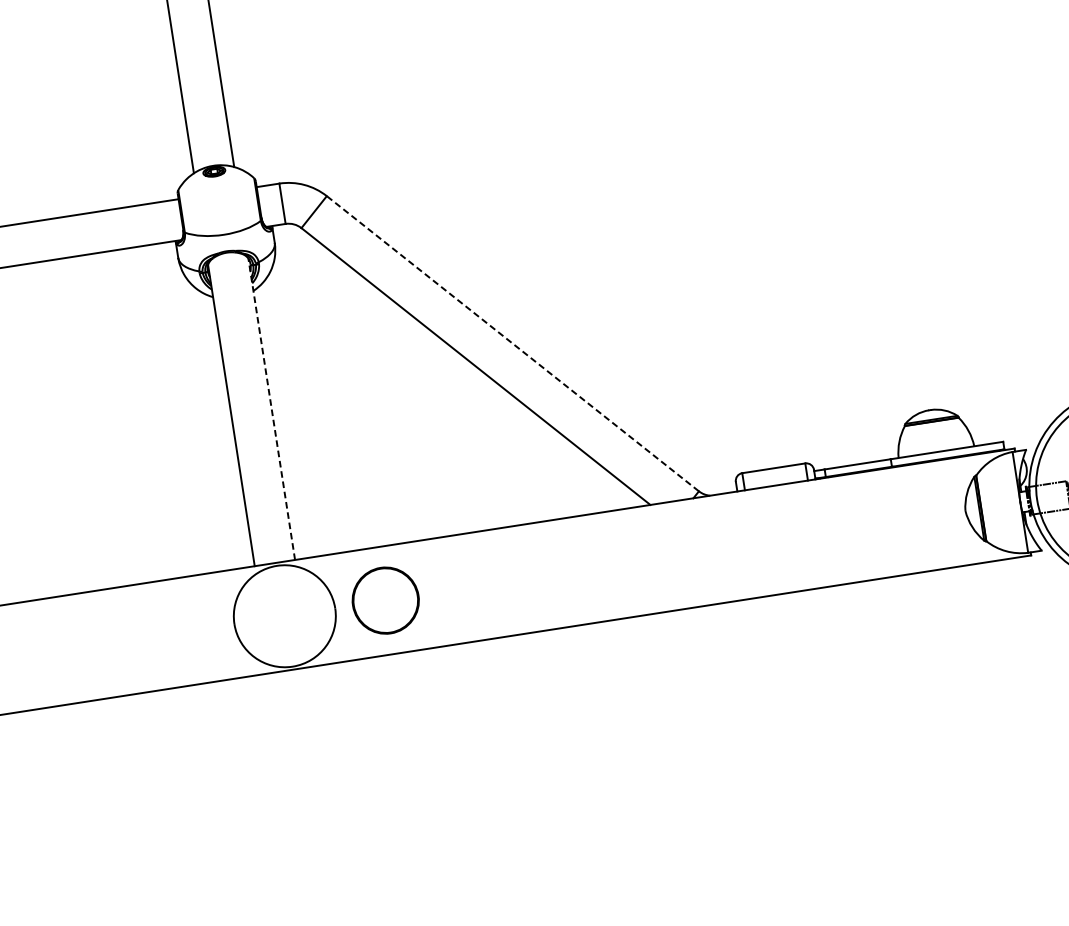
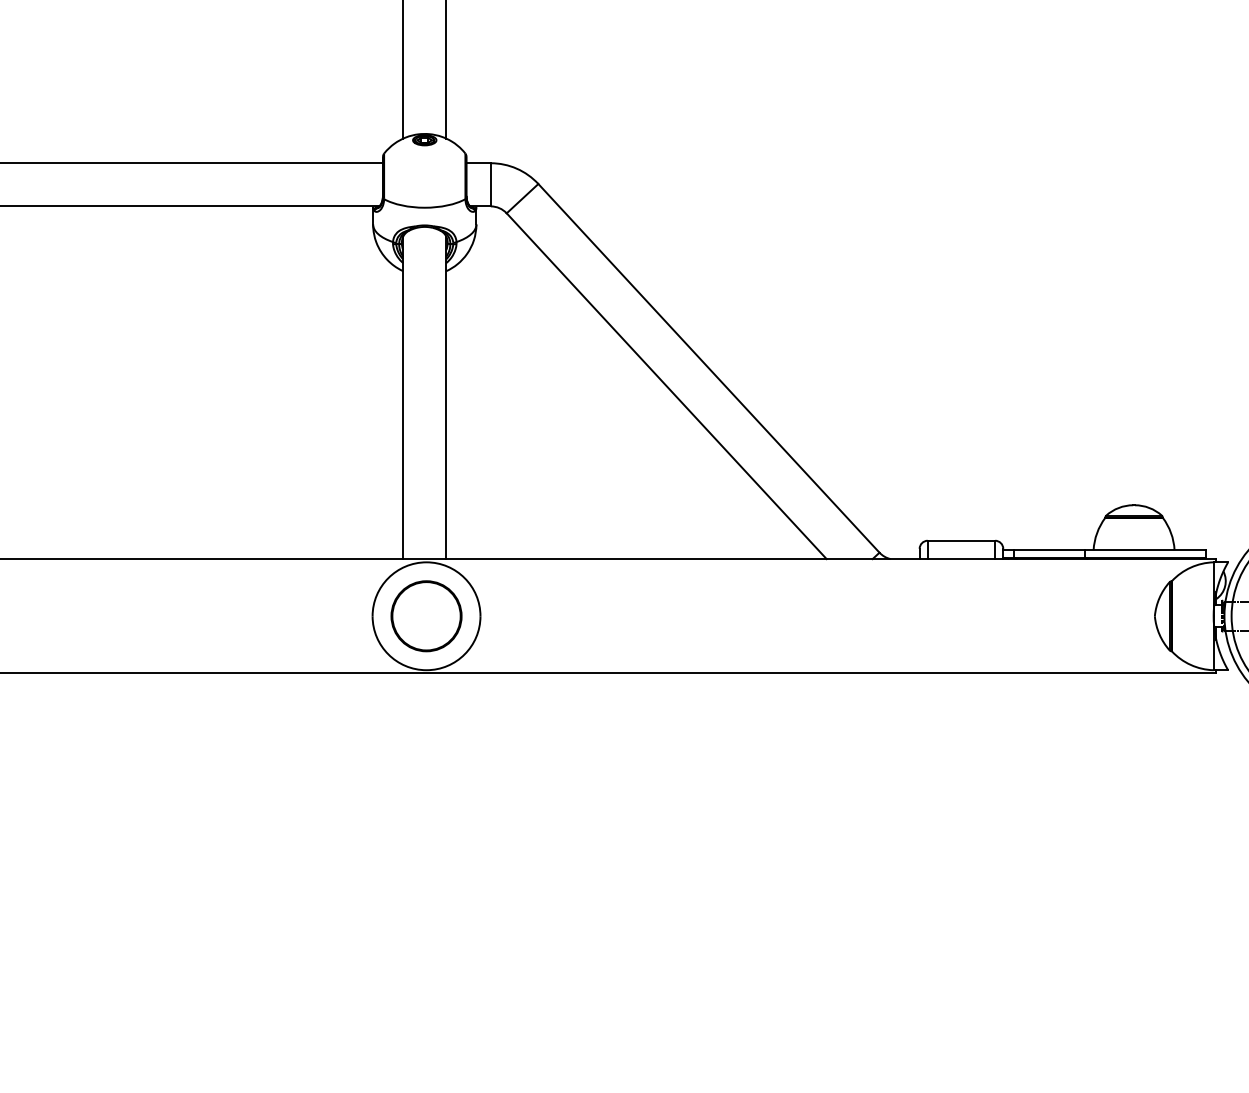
line: (512, 343) -> (708, 368), dashed -> solid
line: (271, 408) -> (446, 397), dashed -> solid
circle: (385, 600) -> (426, 616), moved

